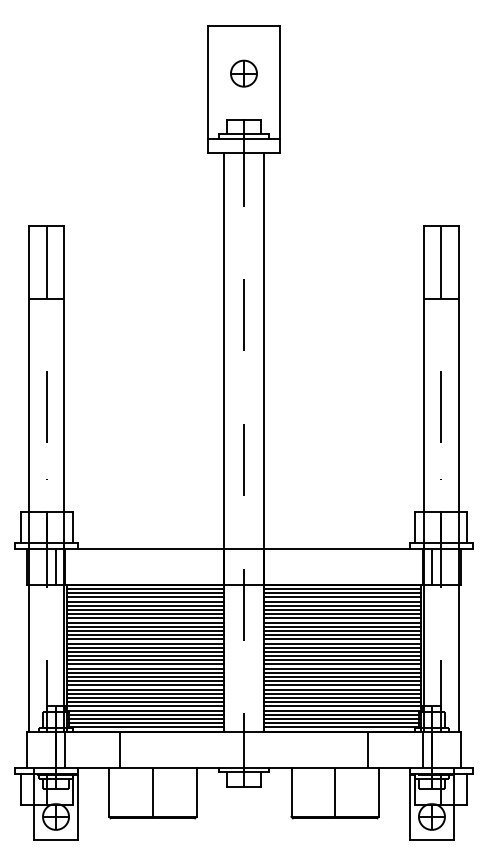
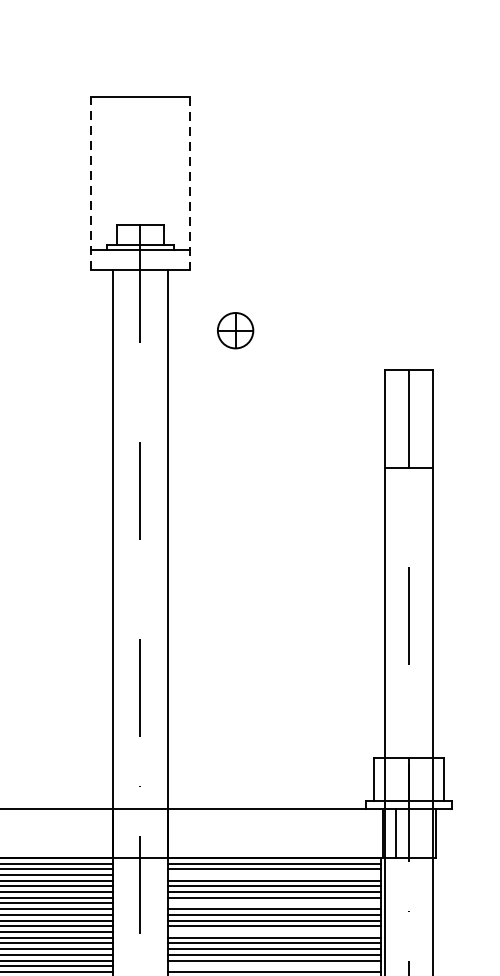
part: (243, 73) -> (234, 330), moved
line: (207, 89) -> (90, 183), solid -> dashed
line: (280, 89) -> (189, 183), solid -> dashed
line: (342, 597) -> (274, 875), removed
line: (342, 618) -> (274, 903), removed
line: (342, 639) -> (274, 932), removed
line: (342, 664) -> (274, 966), removed

